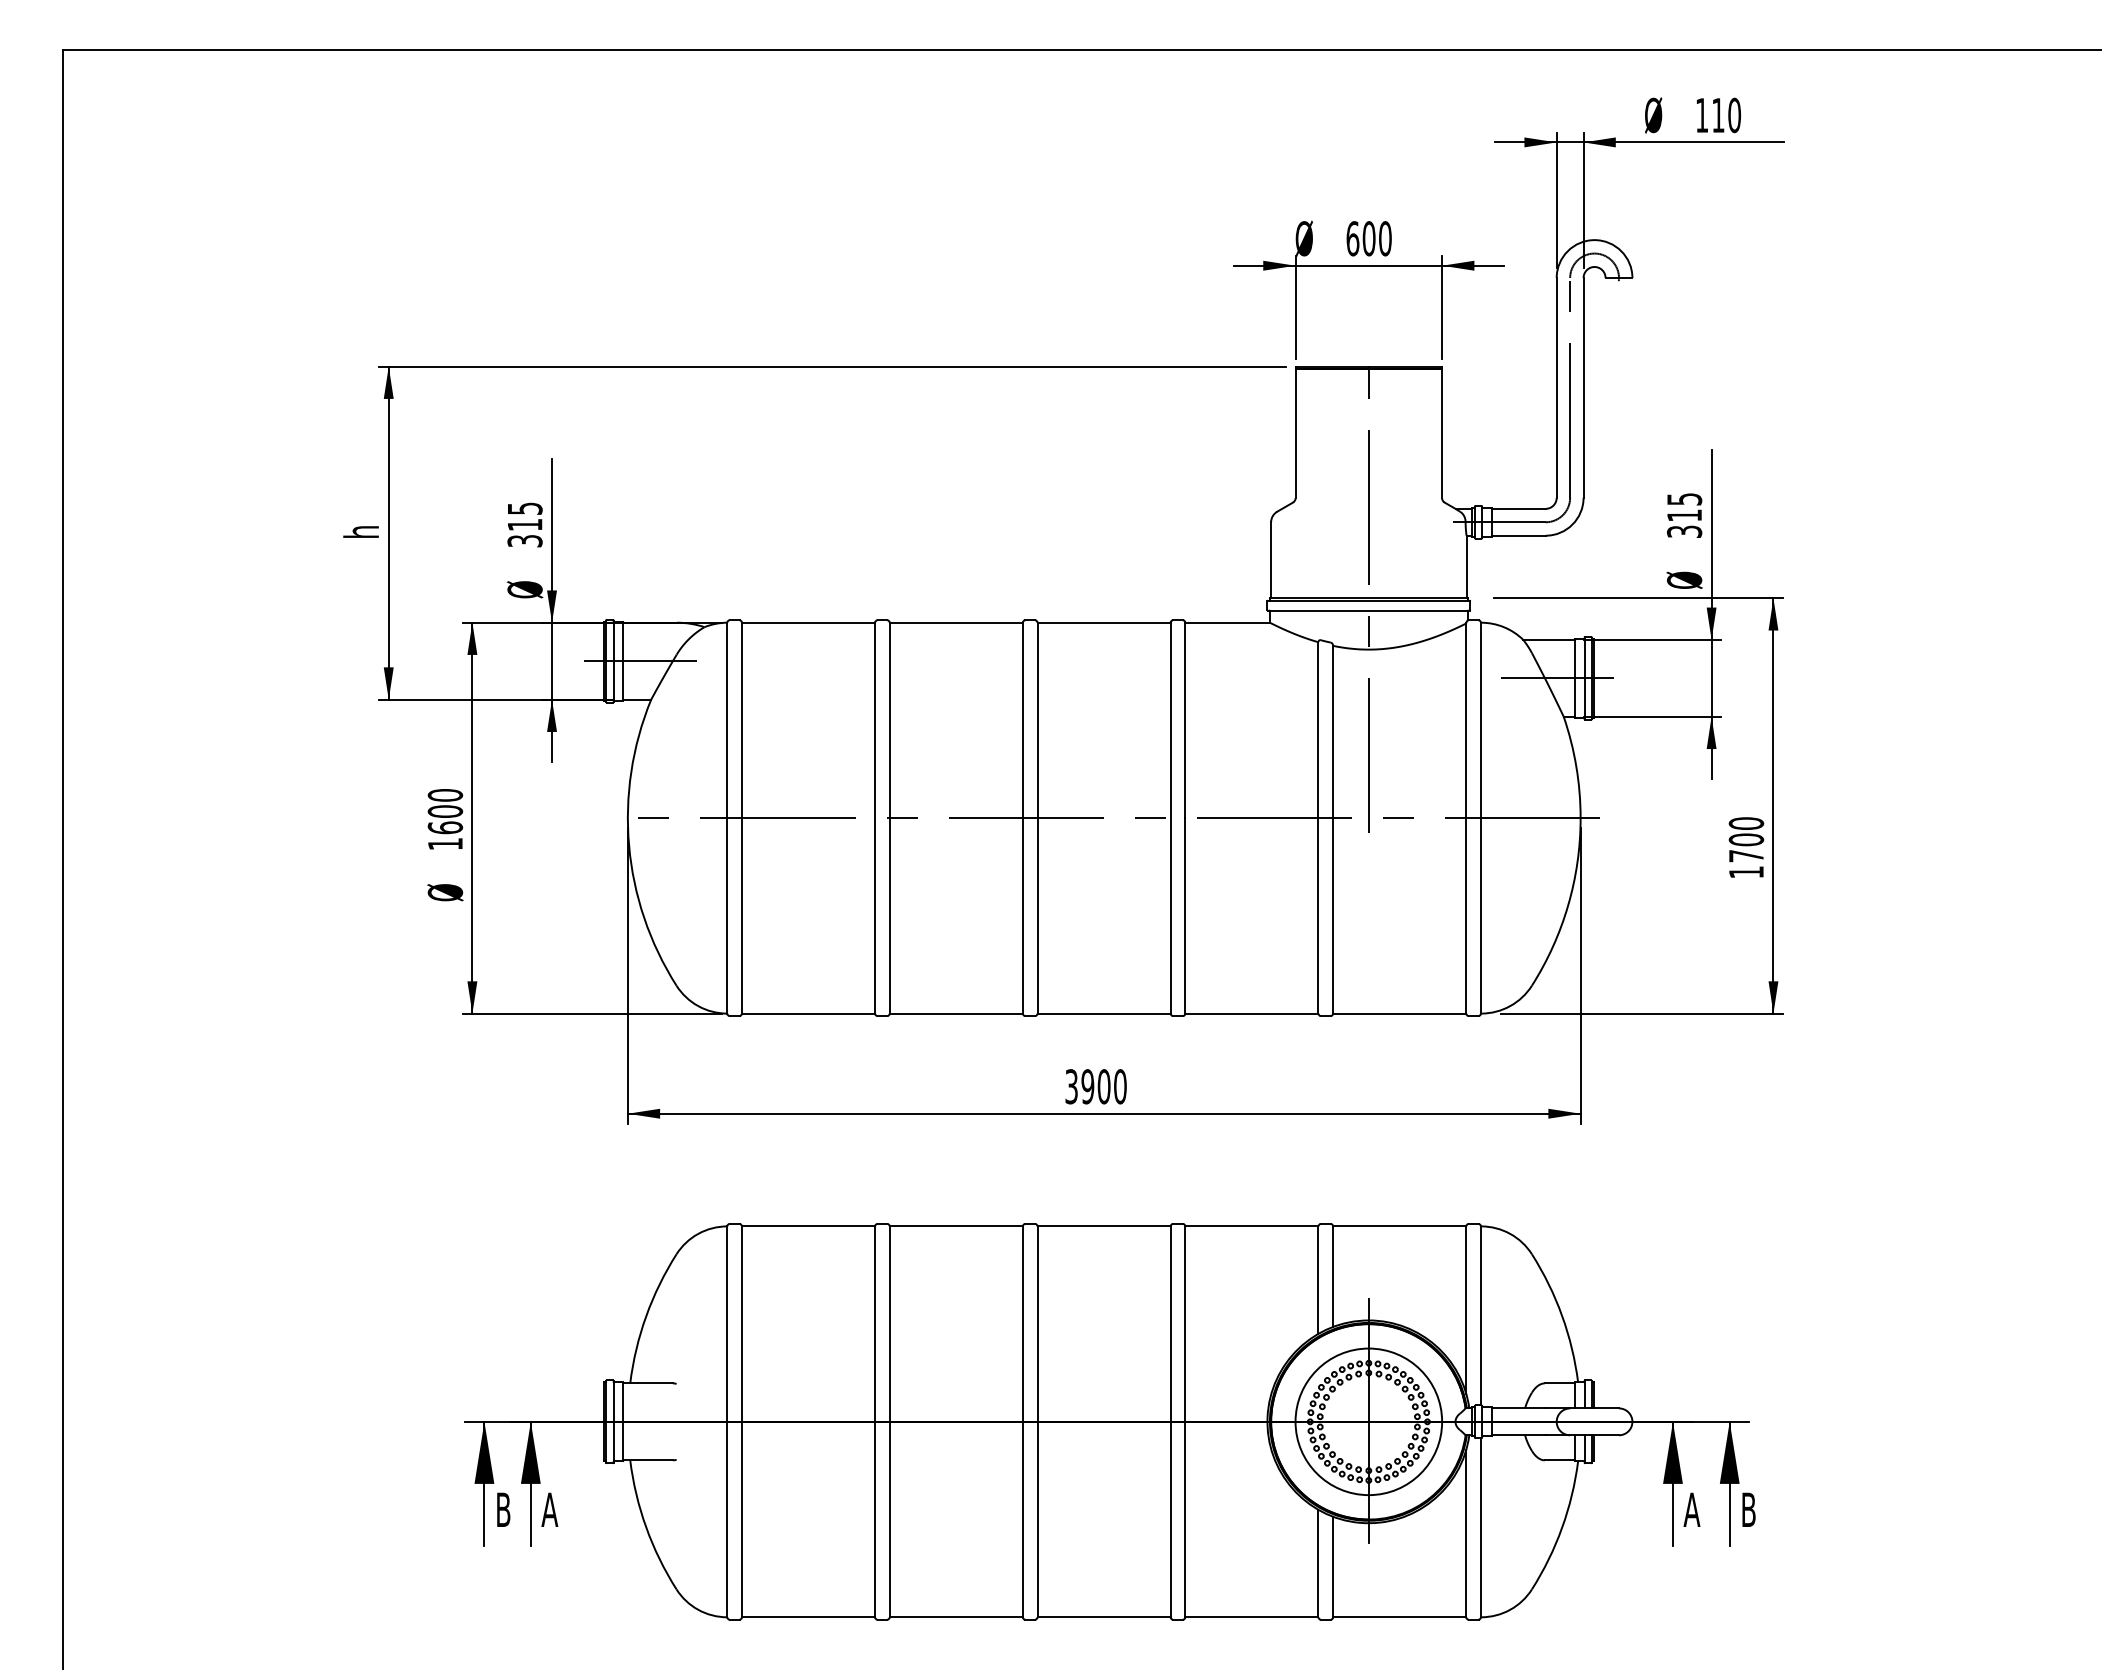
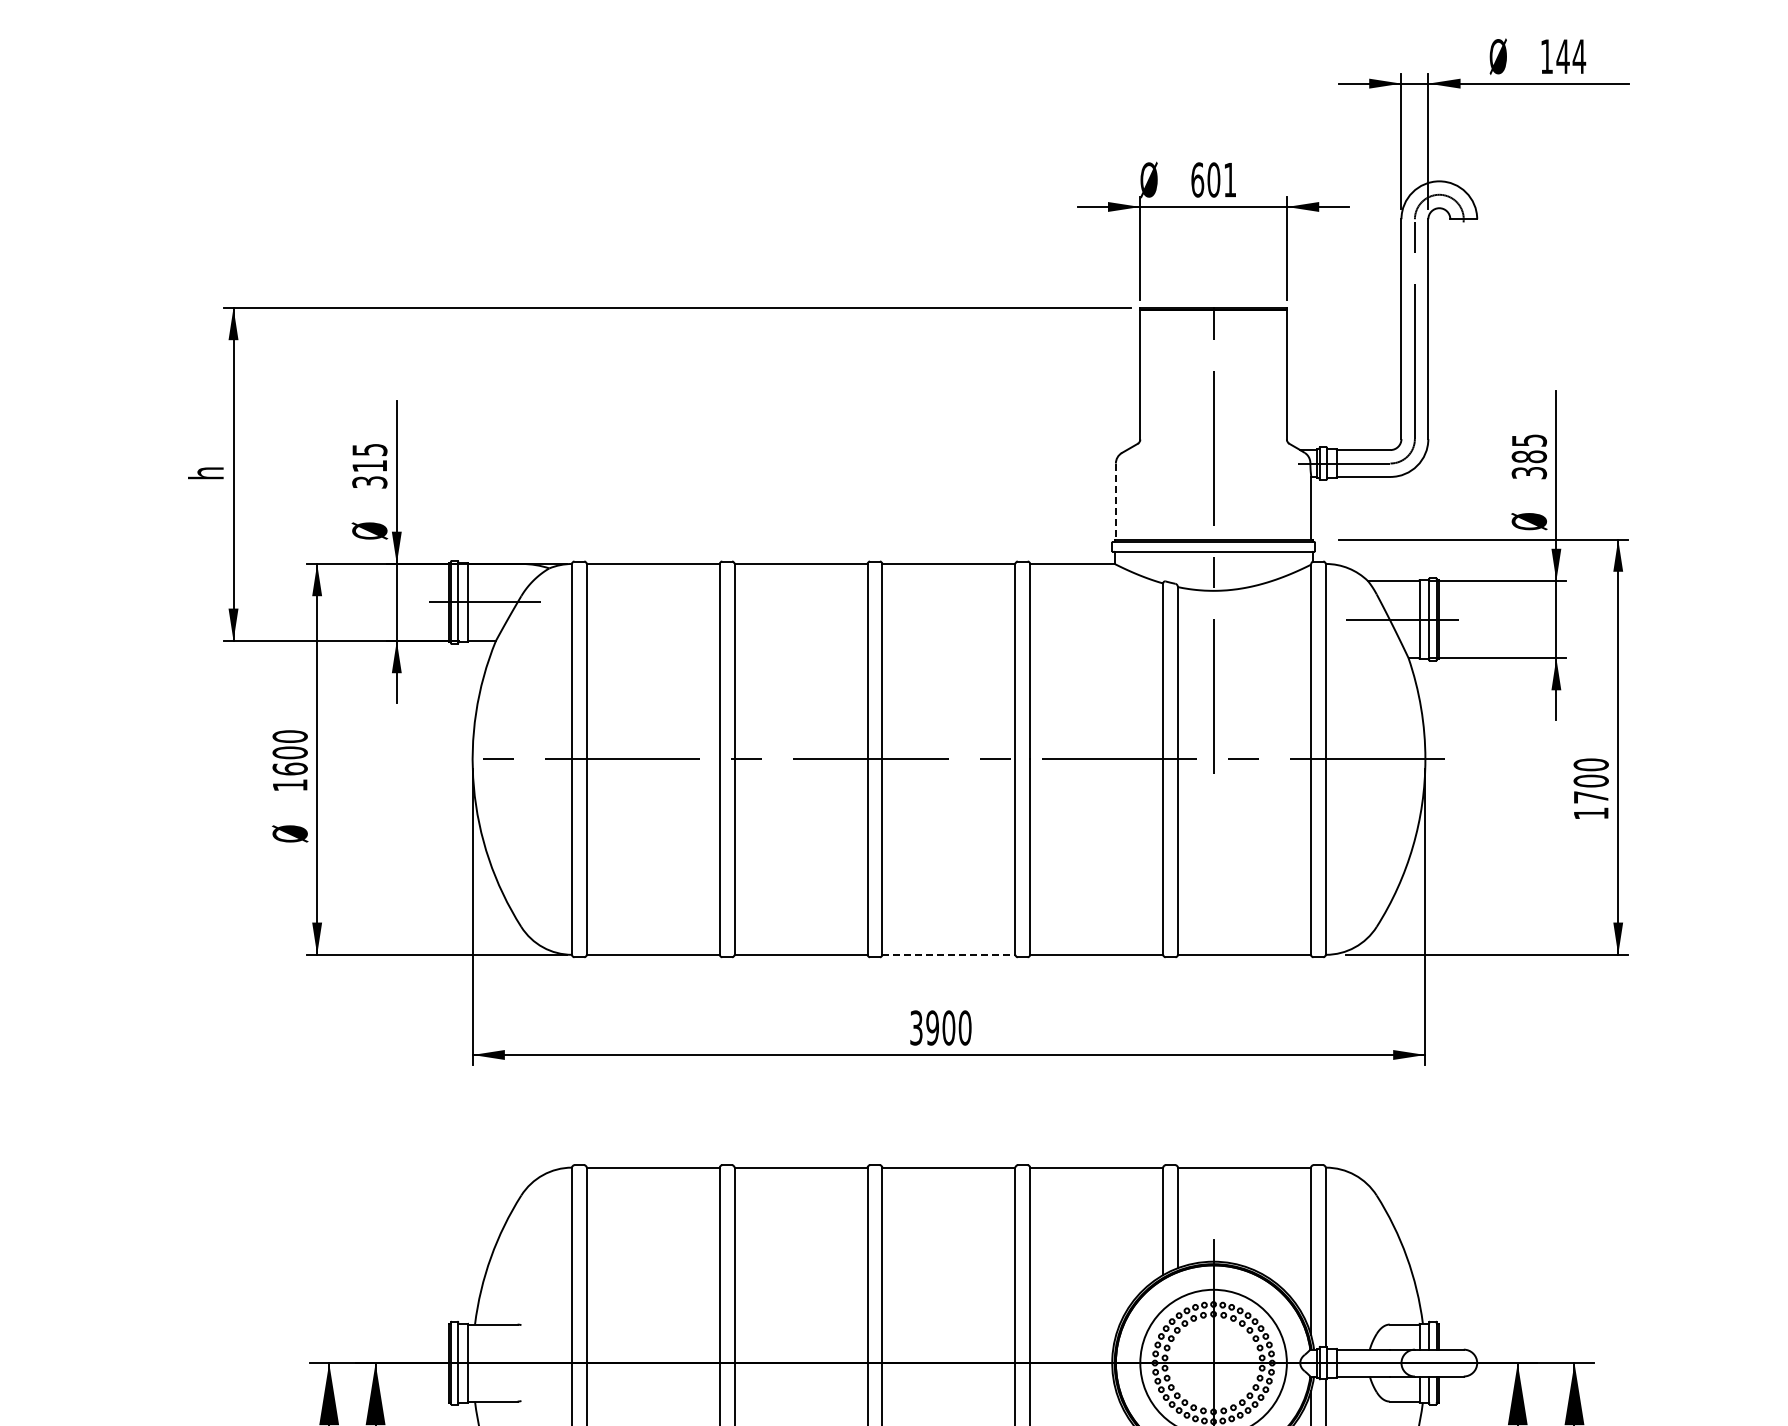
text: (1726, 115) -> (1571, 56), 110 -> 144
text: (1385, 238) -> (1230, 179), 600 -> 601
text: (1684, 515) -> (1529, 456), 315 -> 385
line: (1271, 560) -> (1116, 501), solid -> dashed
line: (1104, 1013) -> (949, 954), solid -> dashed

